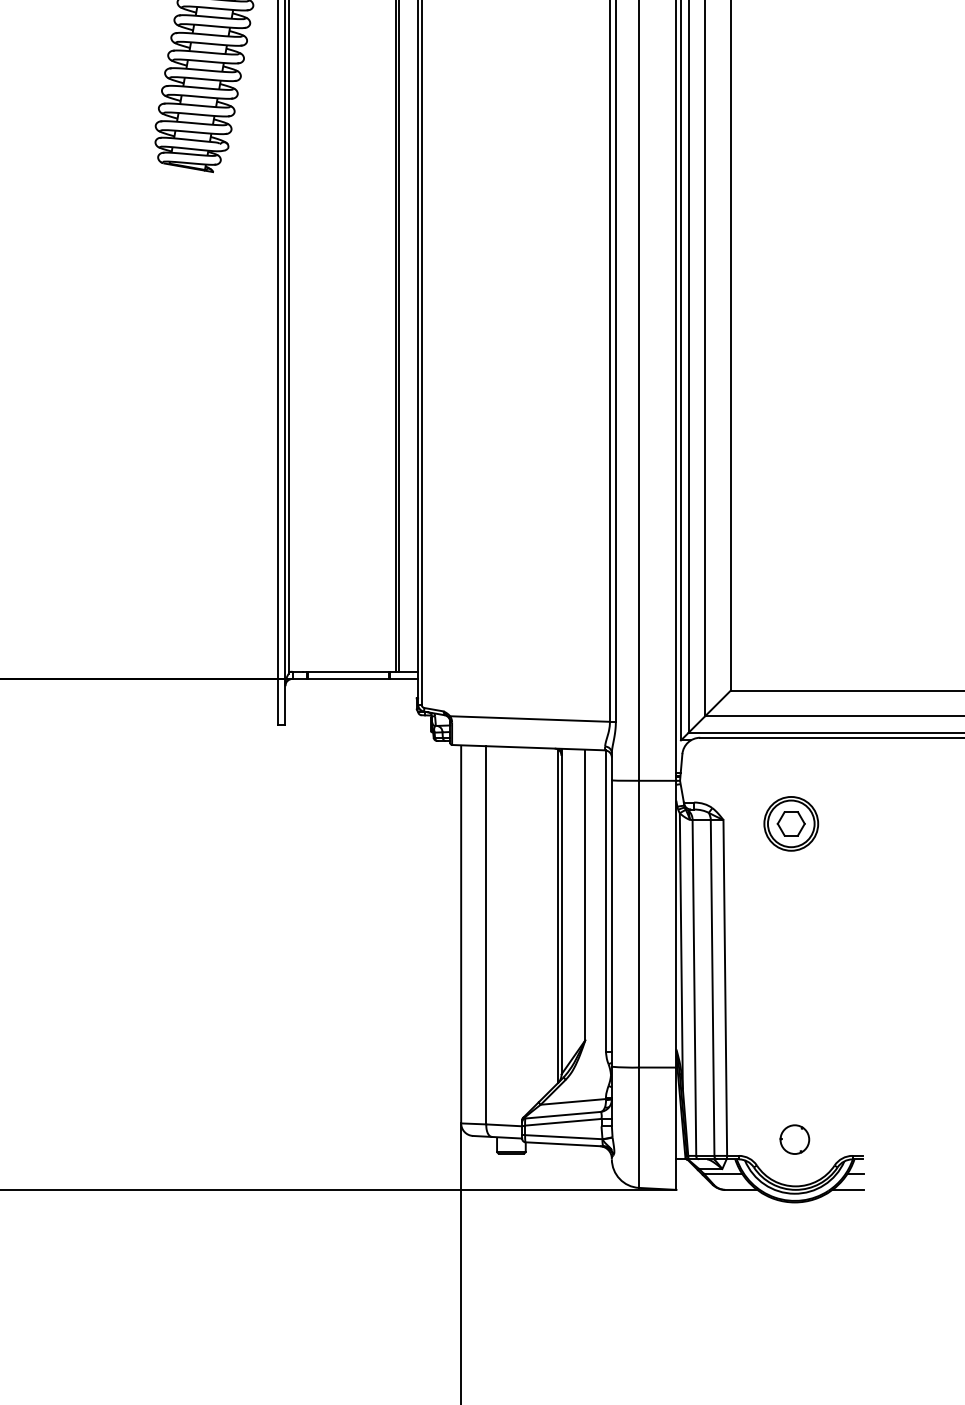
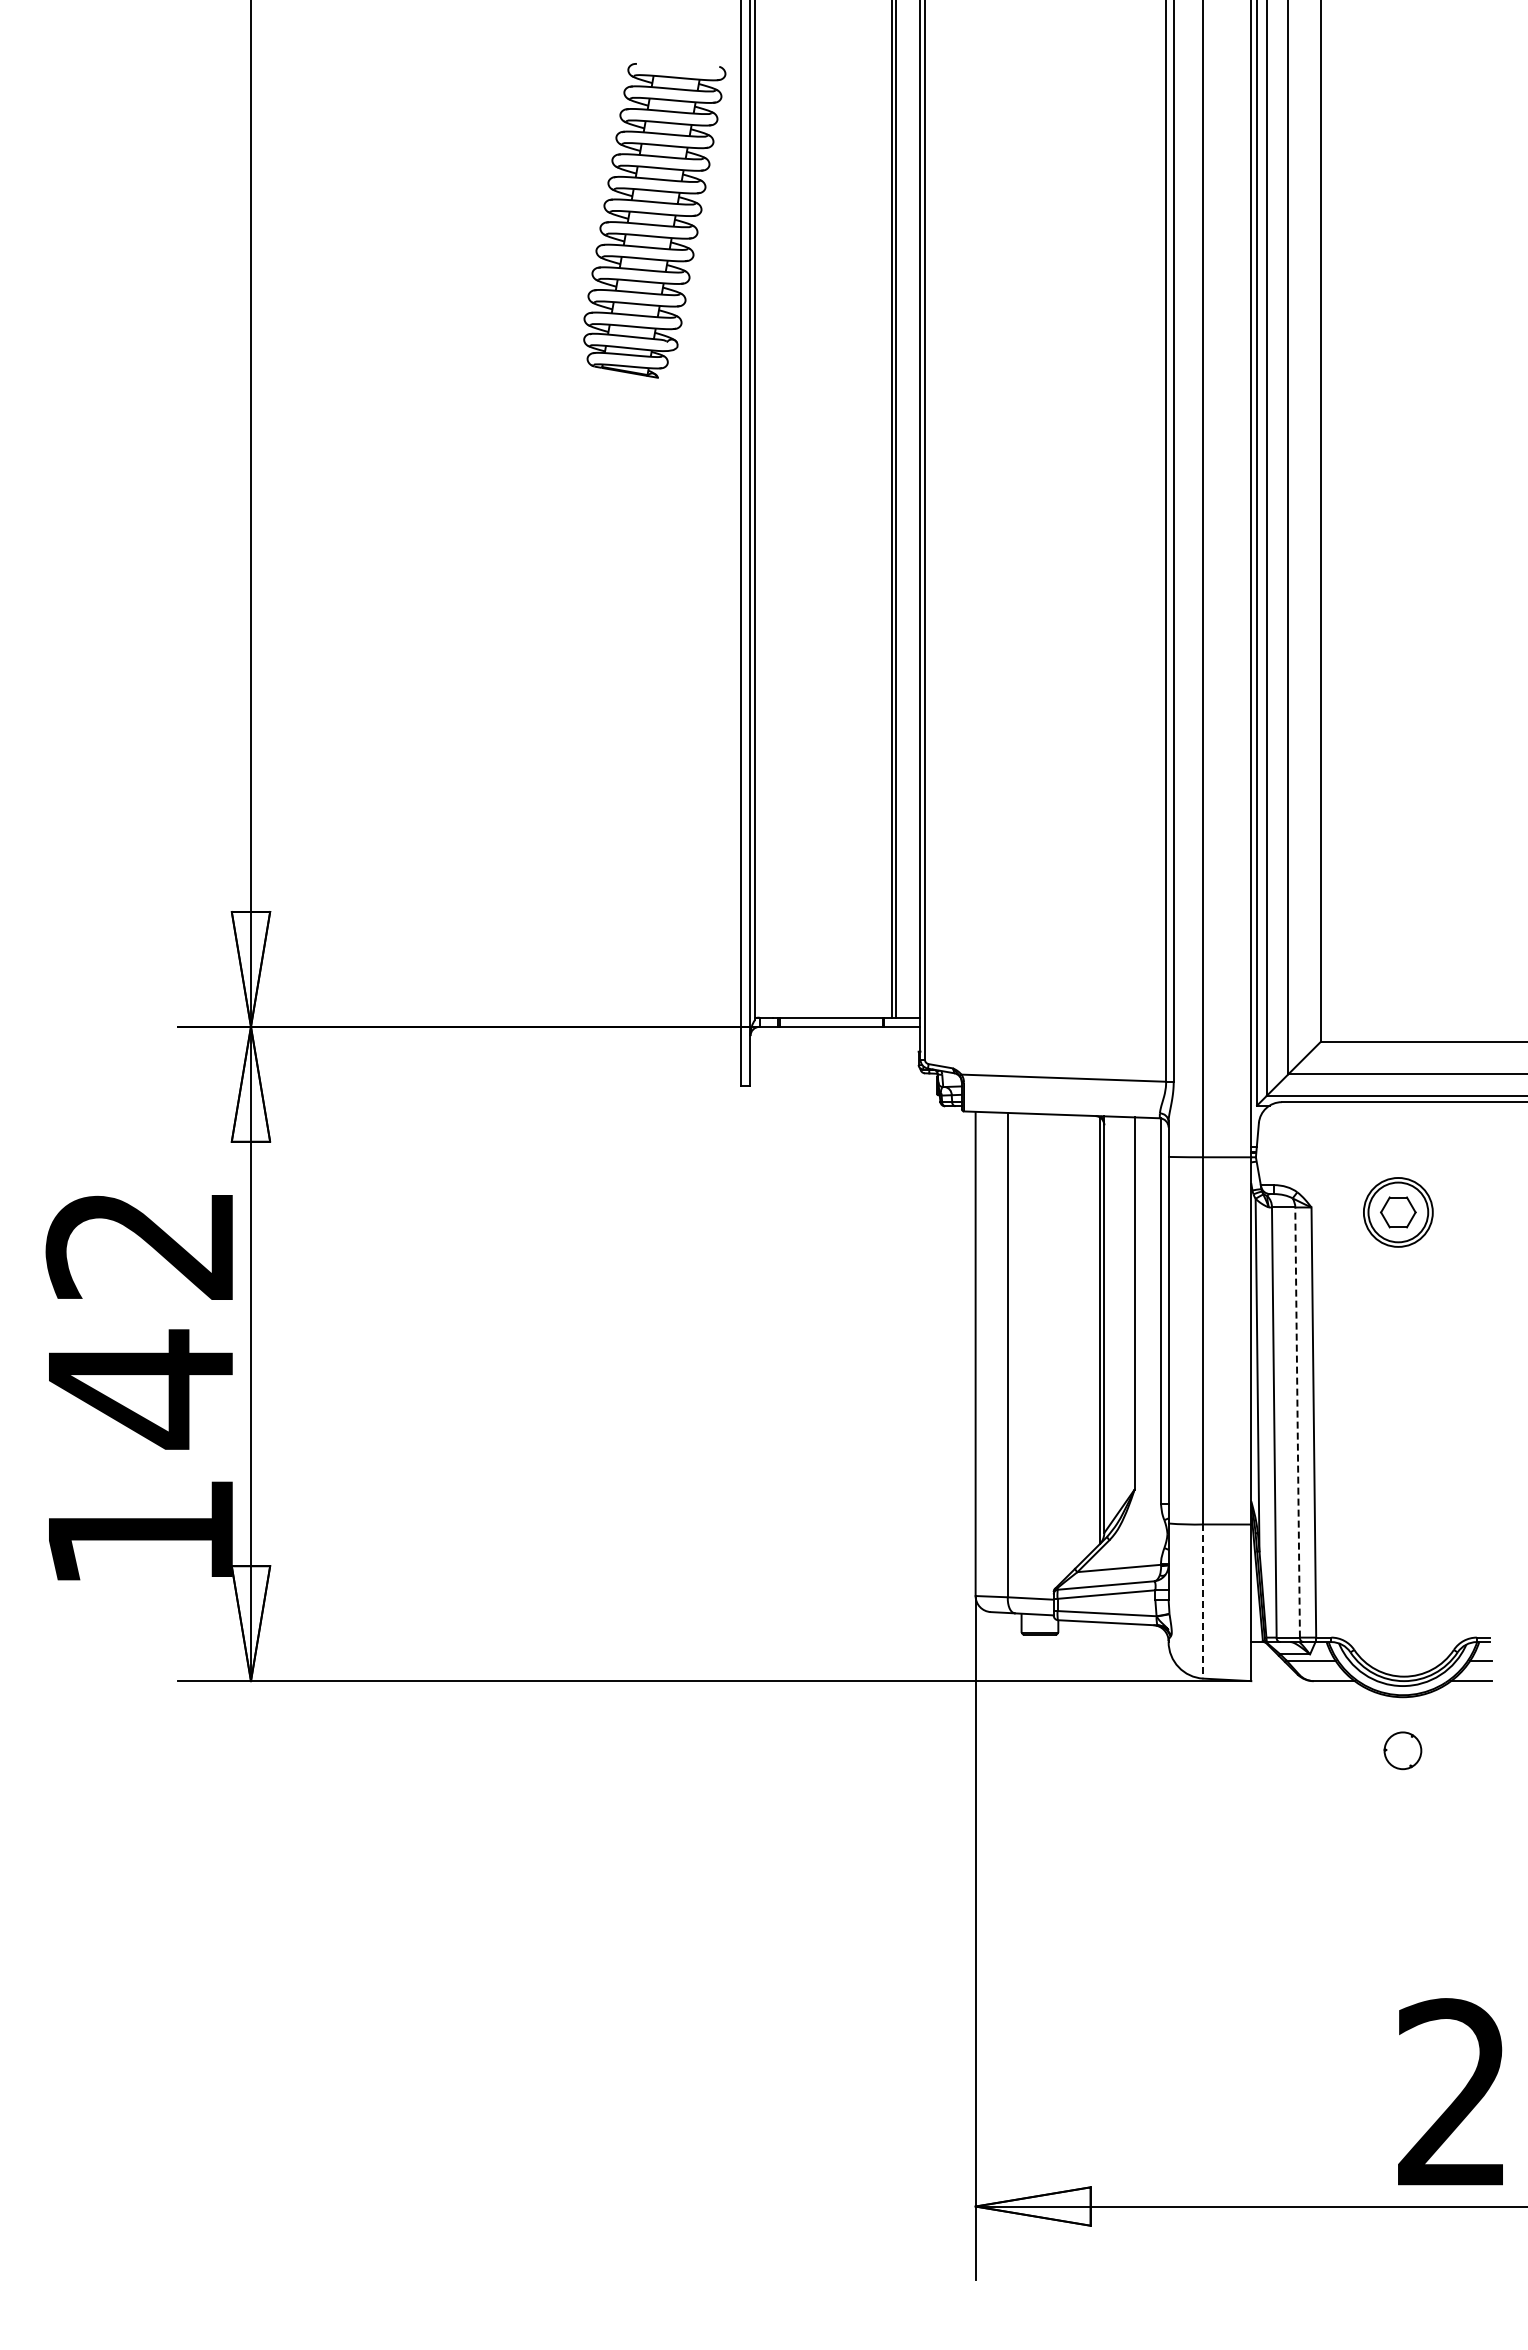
line: (712, 987) -> (1297, 1422), solid -> dashed
line: (639, 1128) -> (1203, 1602), solid -> dashed
part: (794, 1139) -> (1402, 1750), moved

